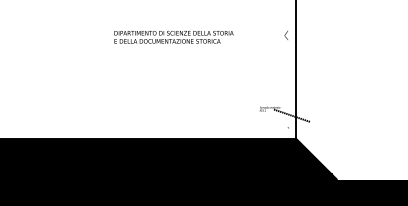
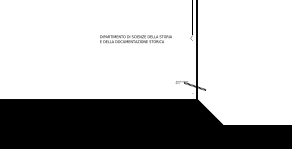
text: (173, 36) -> (135, 38), moved

